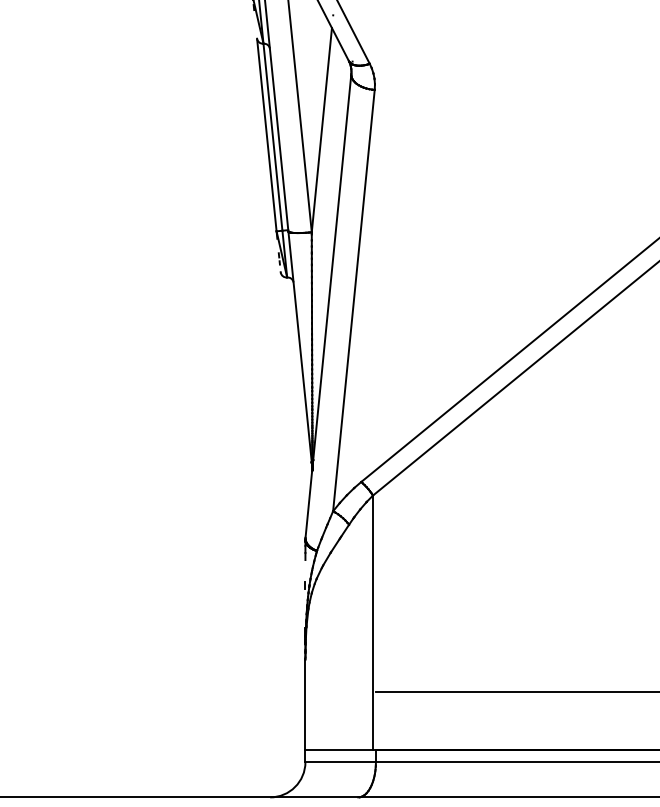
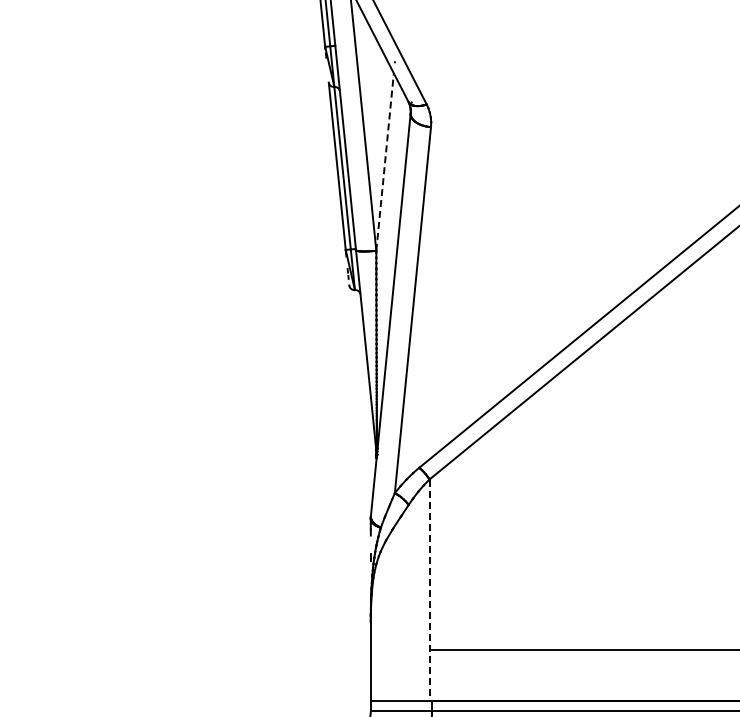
line: (322, 129) -> (385, 161), solid -> dashed
line: (372, 623) -> (429, 590), solid -> dashed

